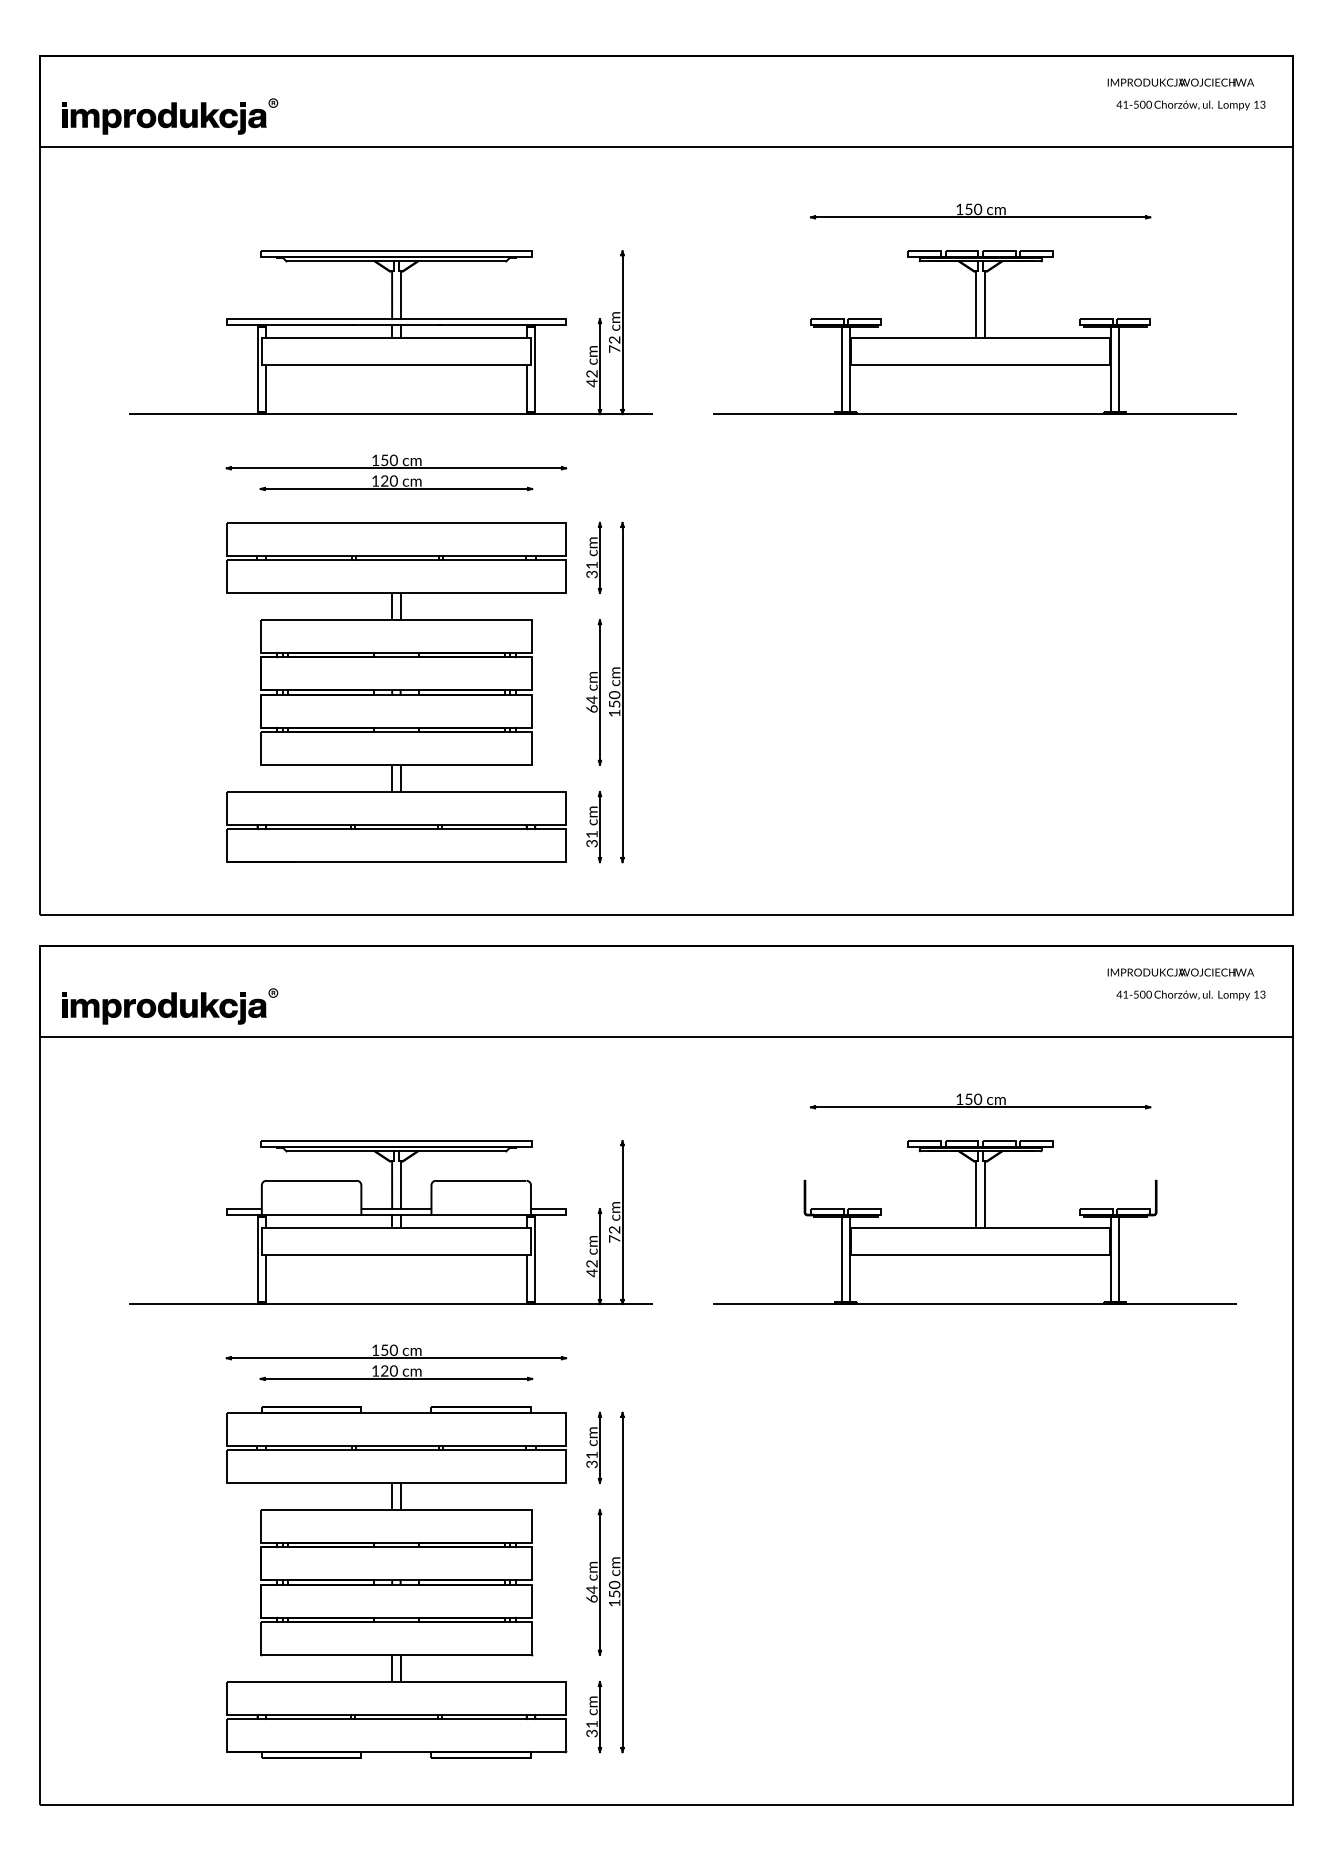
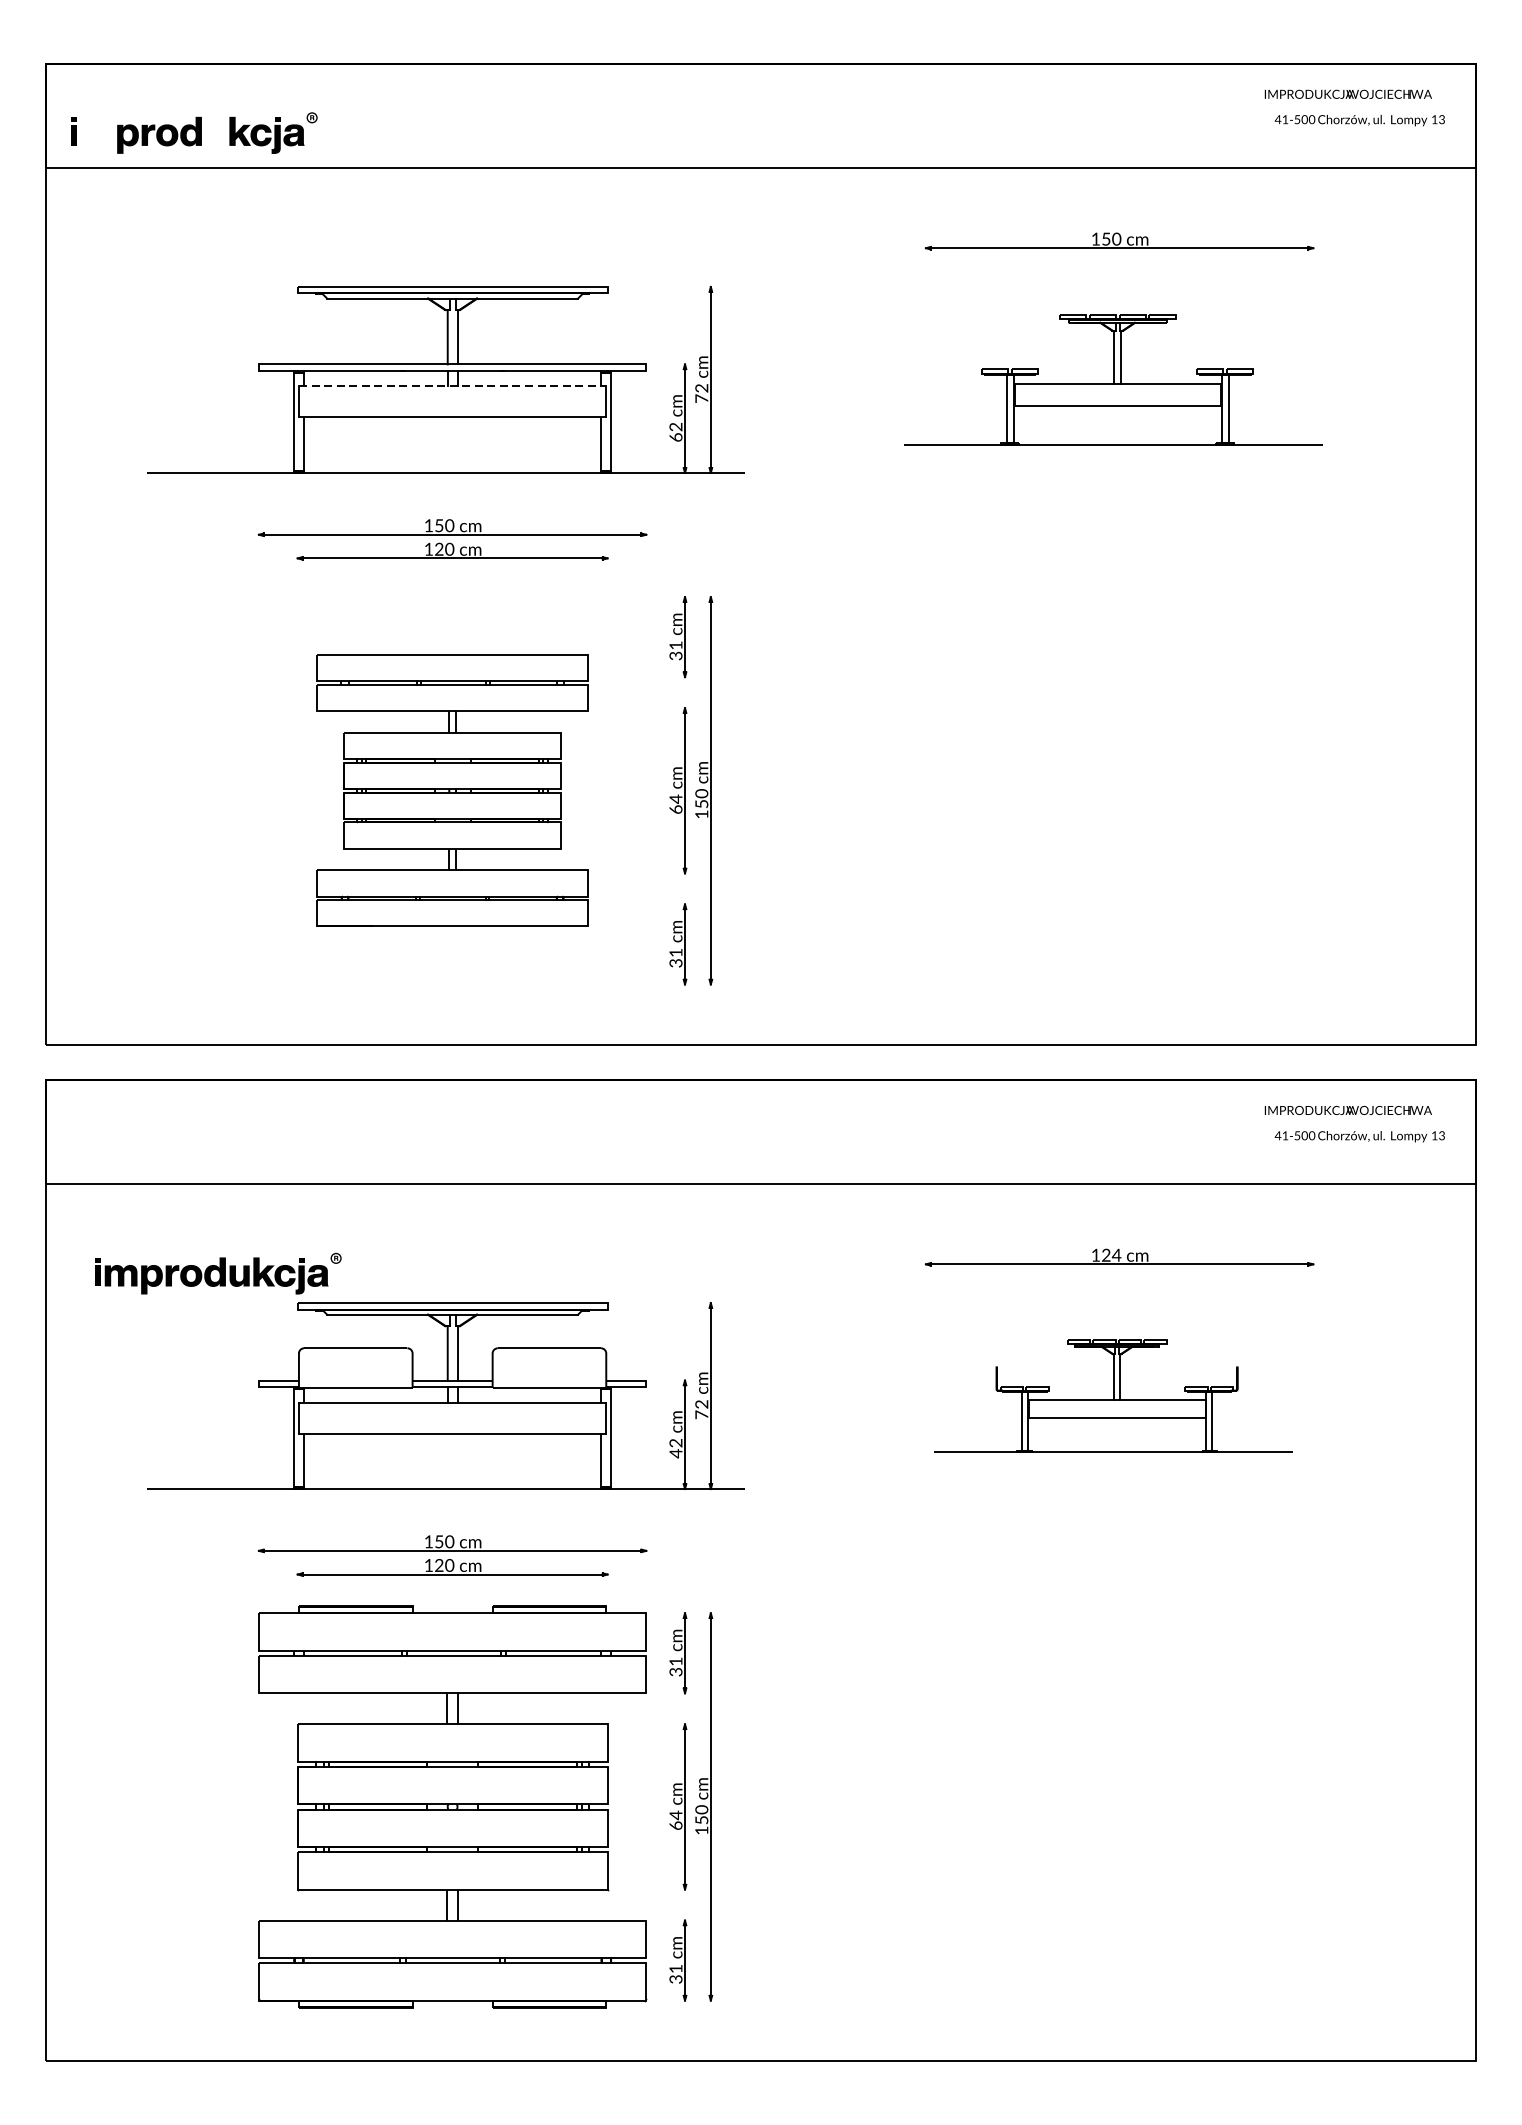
fill: (84, 117) -> (96, 134), removed
fill: (188, 118) -> (215, 135), removed
part: (974, 332) -> (1112, 379), size x0.7
line: (396, 338) -> (452, 386), solid -> dashed
text: (591, 383) -> (675, 437), 42 -> 62
part: (396, 692) -> (452, 790), size x0.7
part: (170, 1006) -> (218, 1273), moved
text: (973, 1099) -> (1111, 1255), 150 -> 124
part: (974, 1222) -> (1112, 1395), size x0.6

